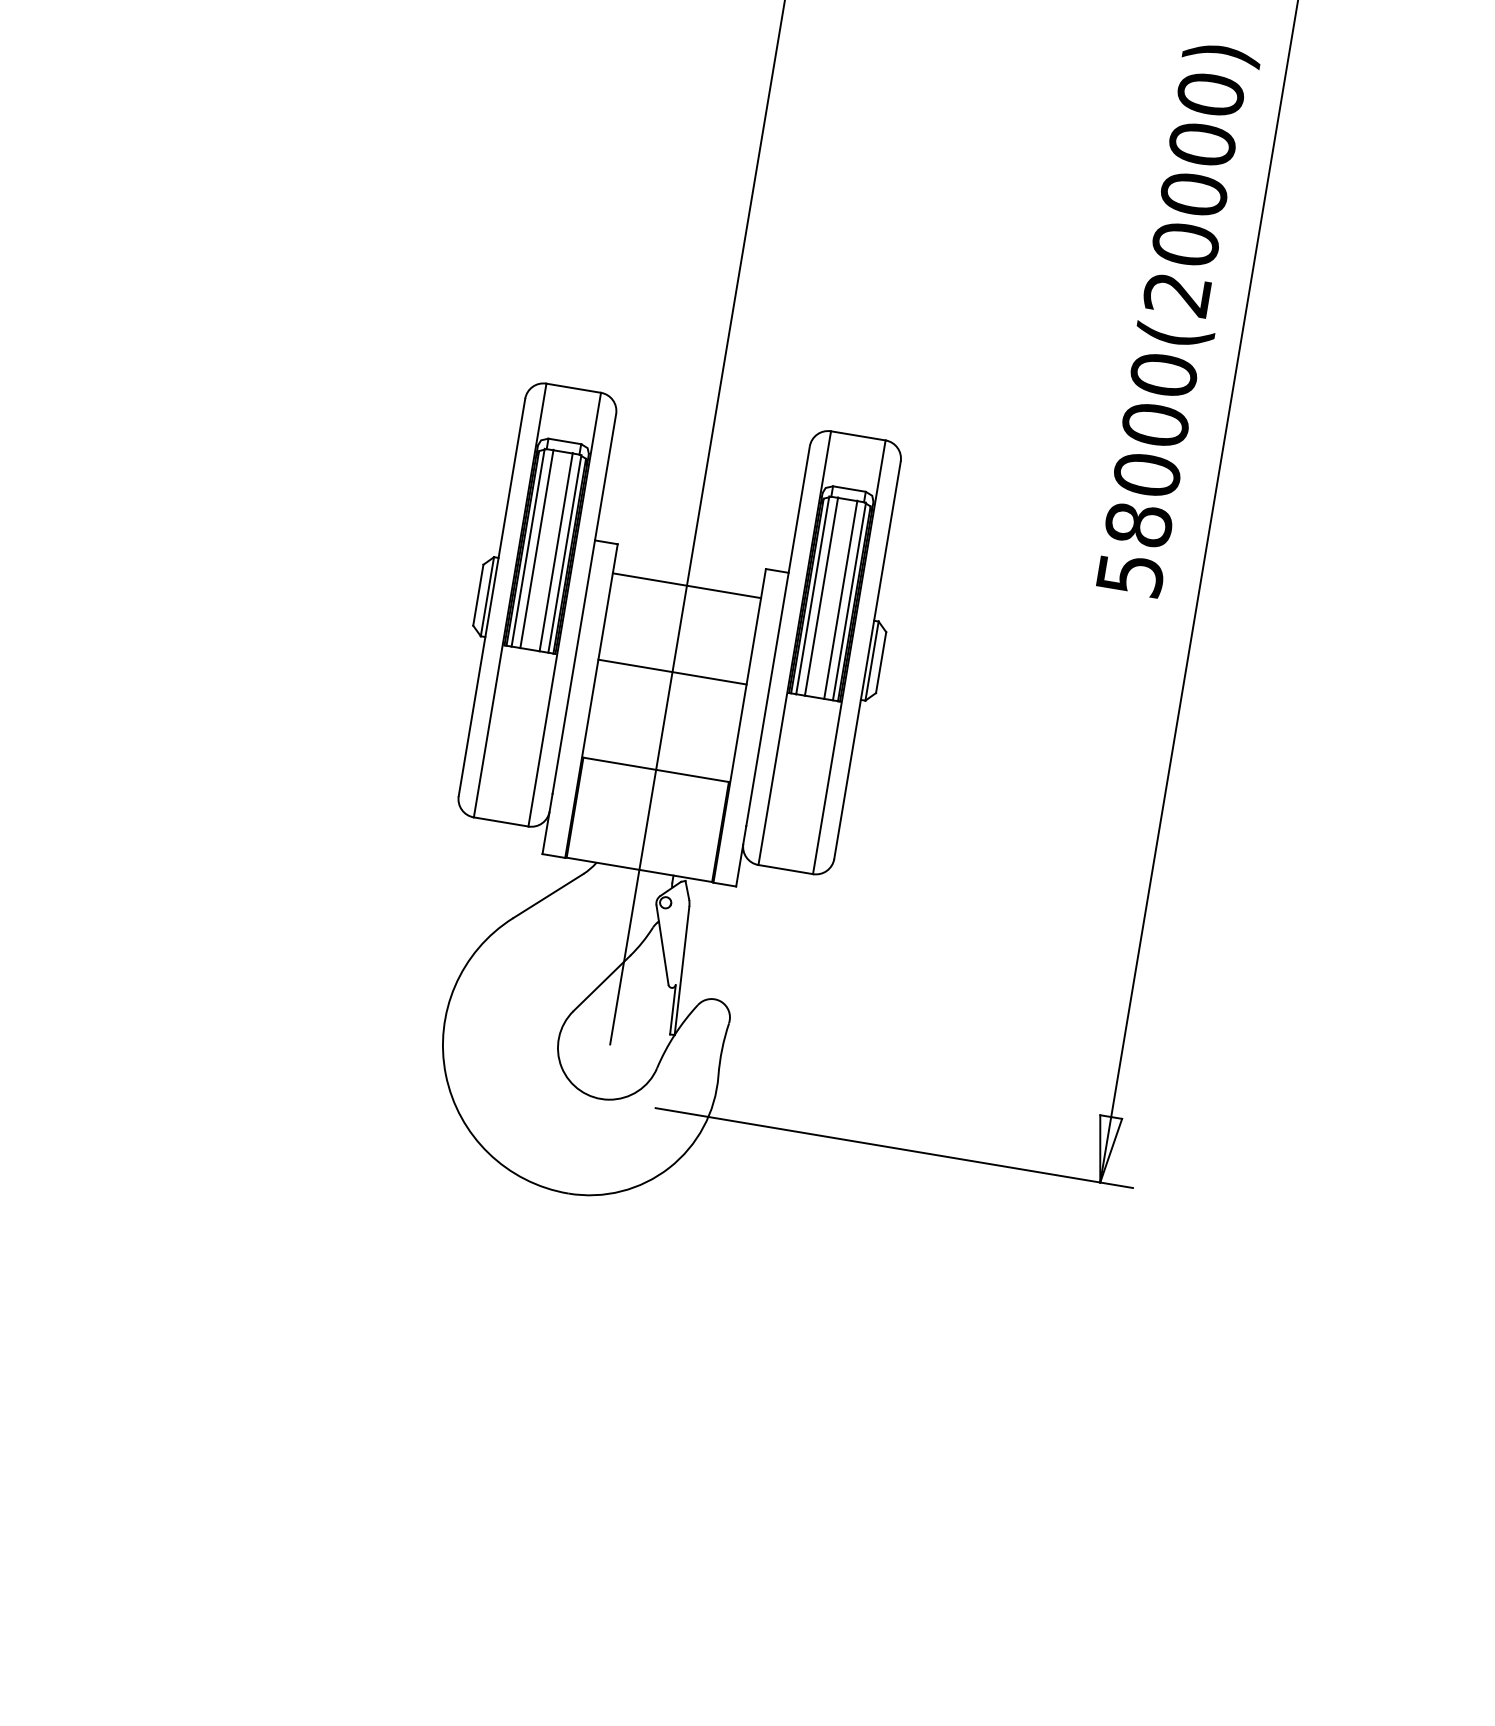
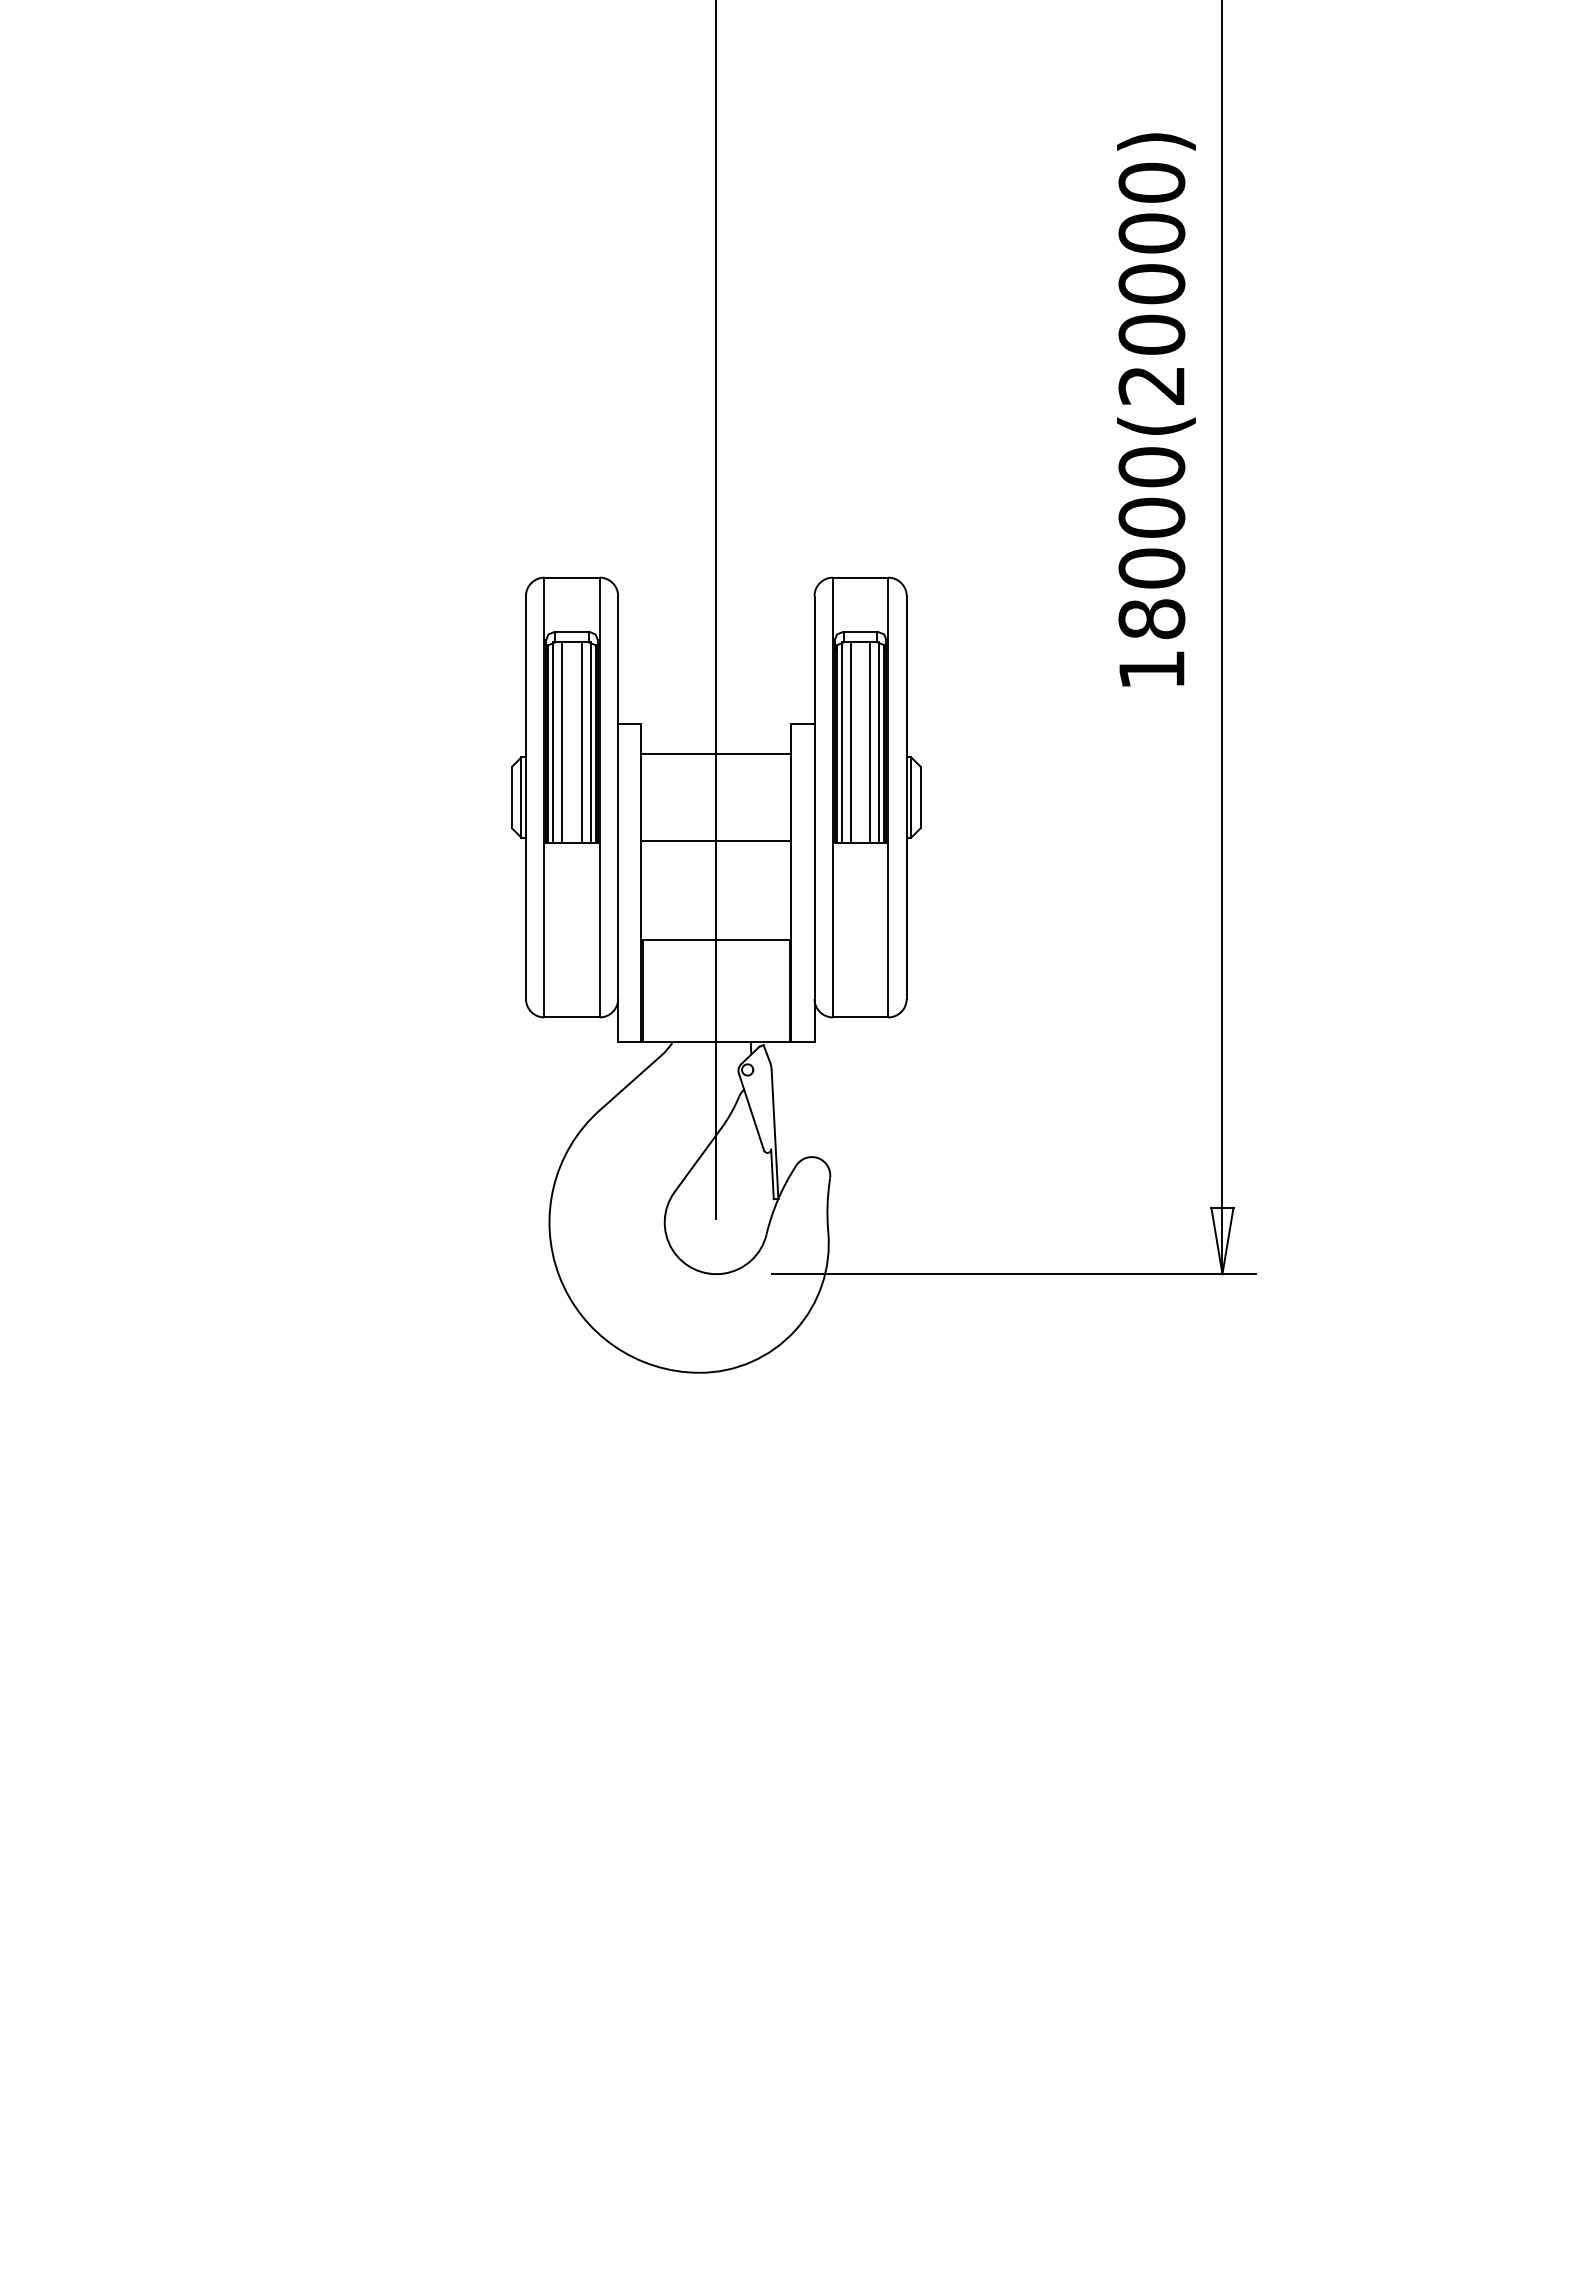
text: (1131, 574) -> (1152, 669), 58000(20000) -> 18000(20000)

